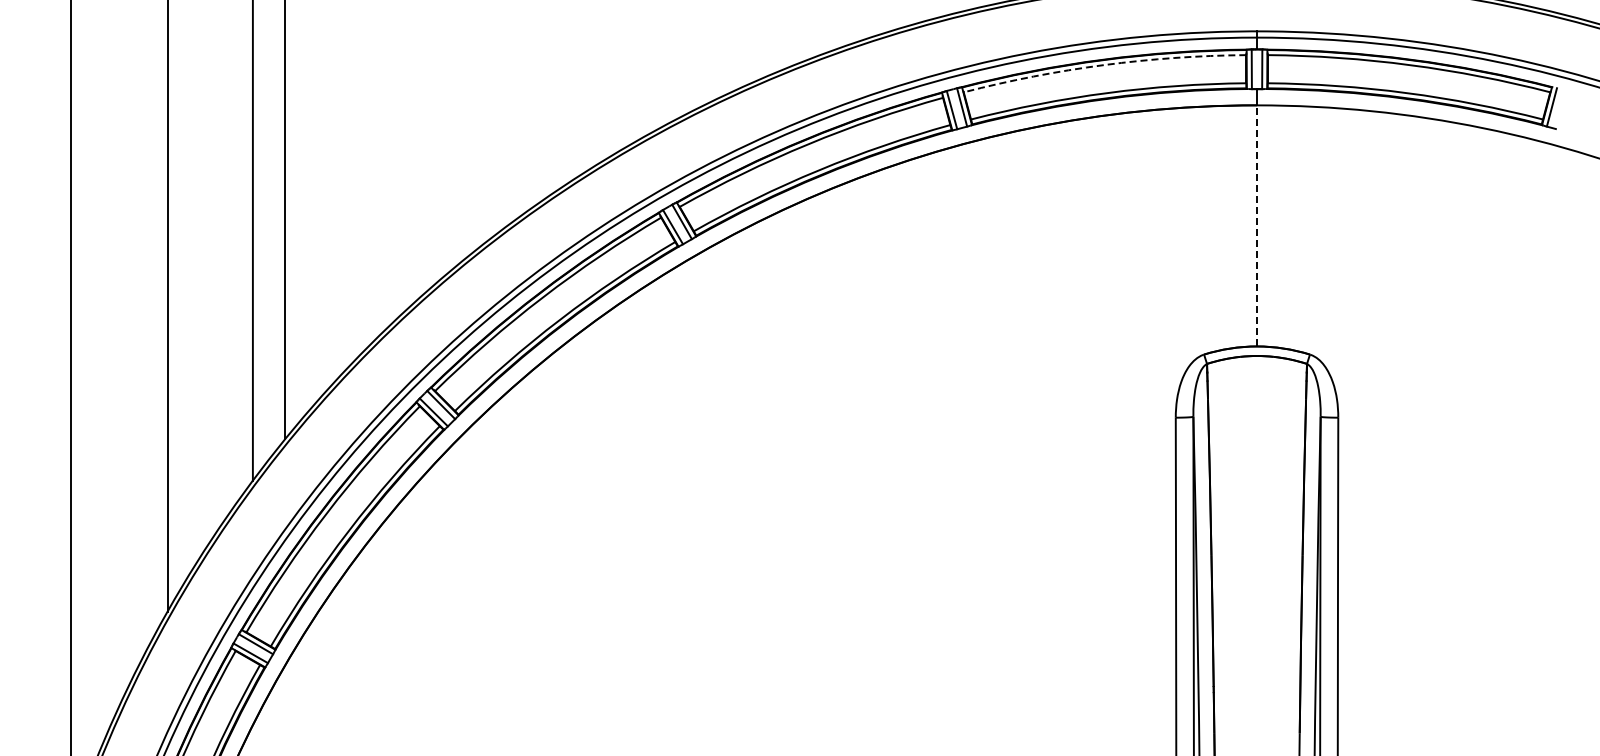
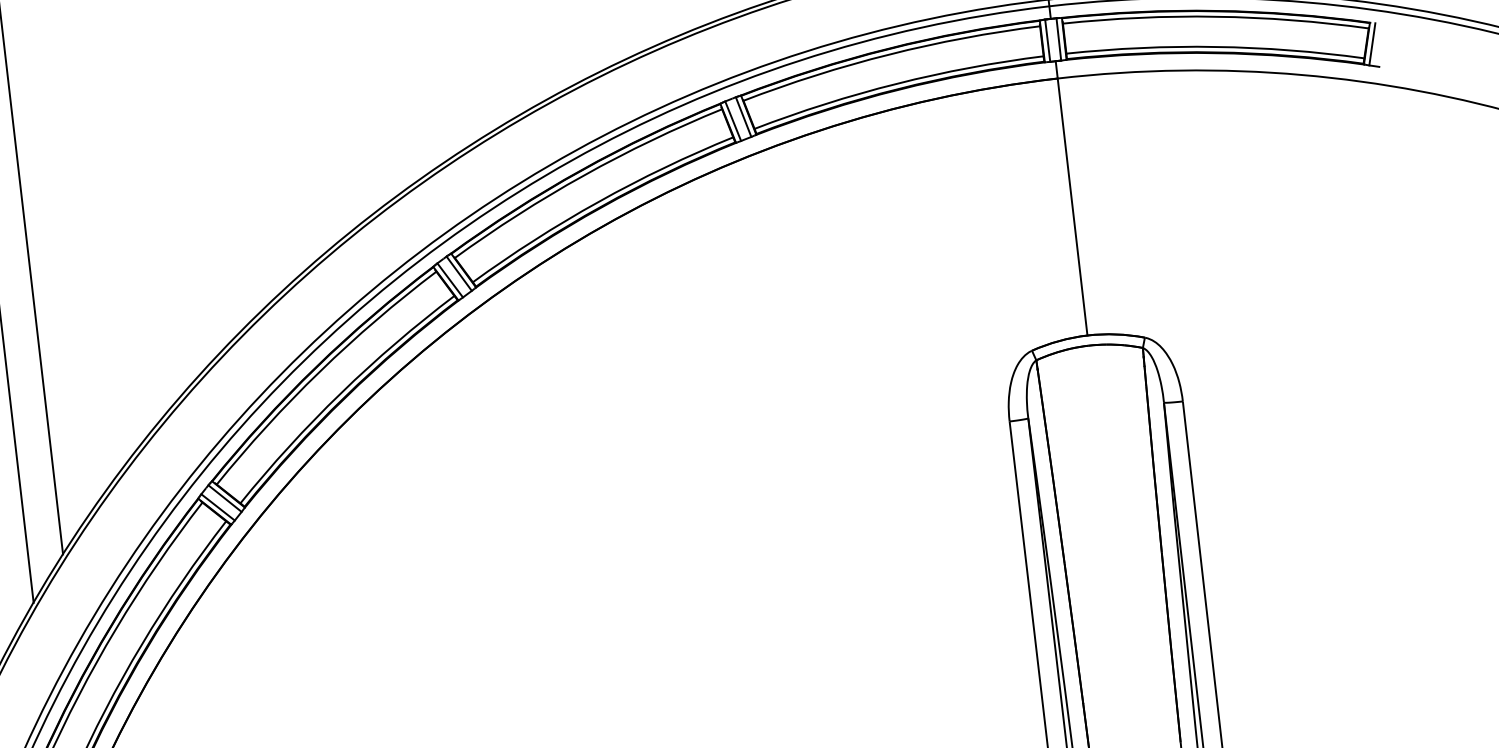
arc: (1103, 65) -> (889, 54), dashed -> solid
line: (1257, 225) -> (1073, 206), dashed -> solid

